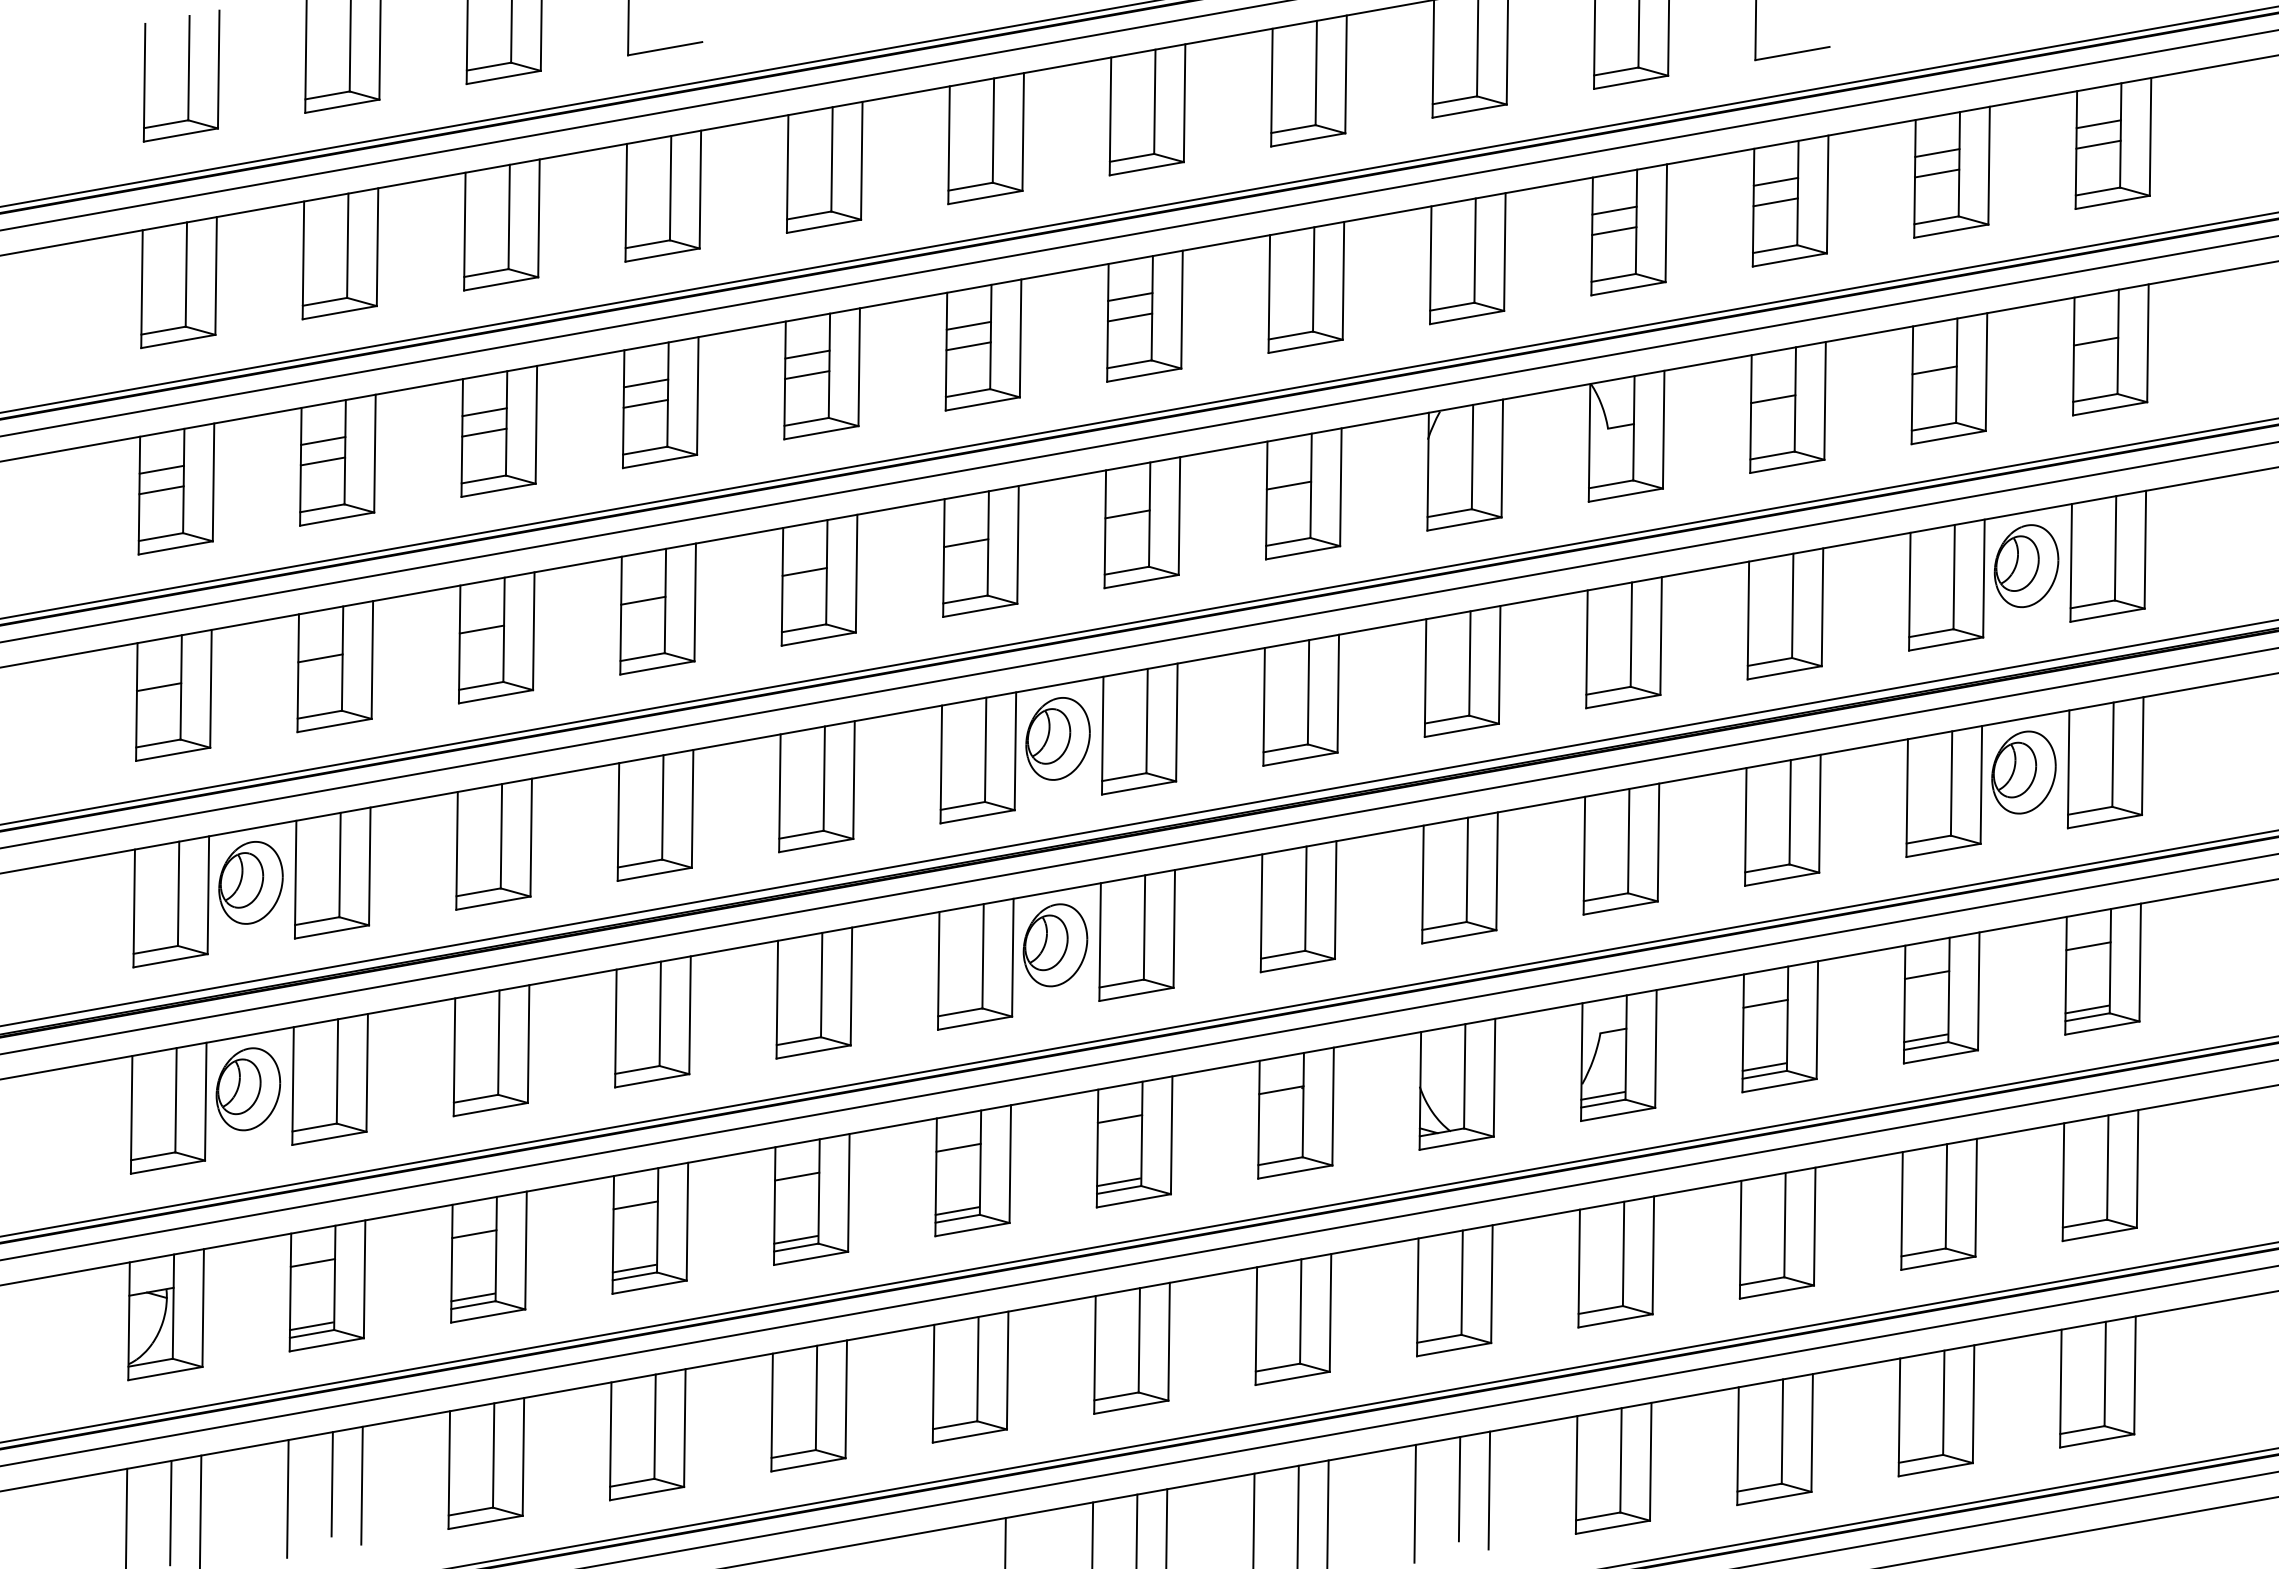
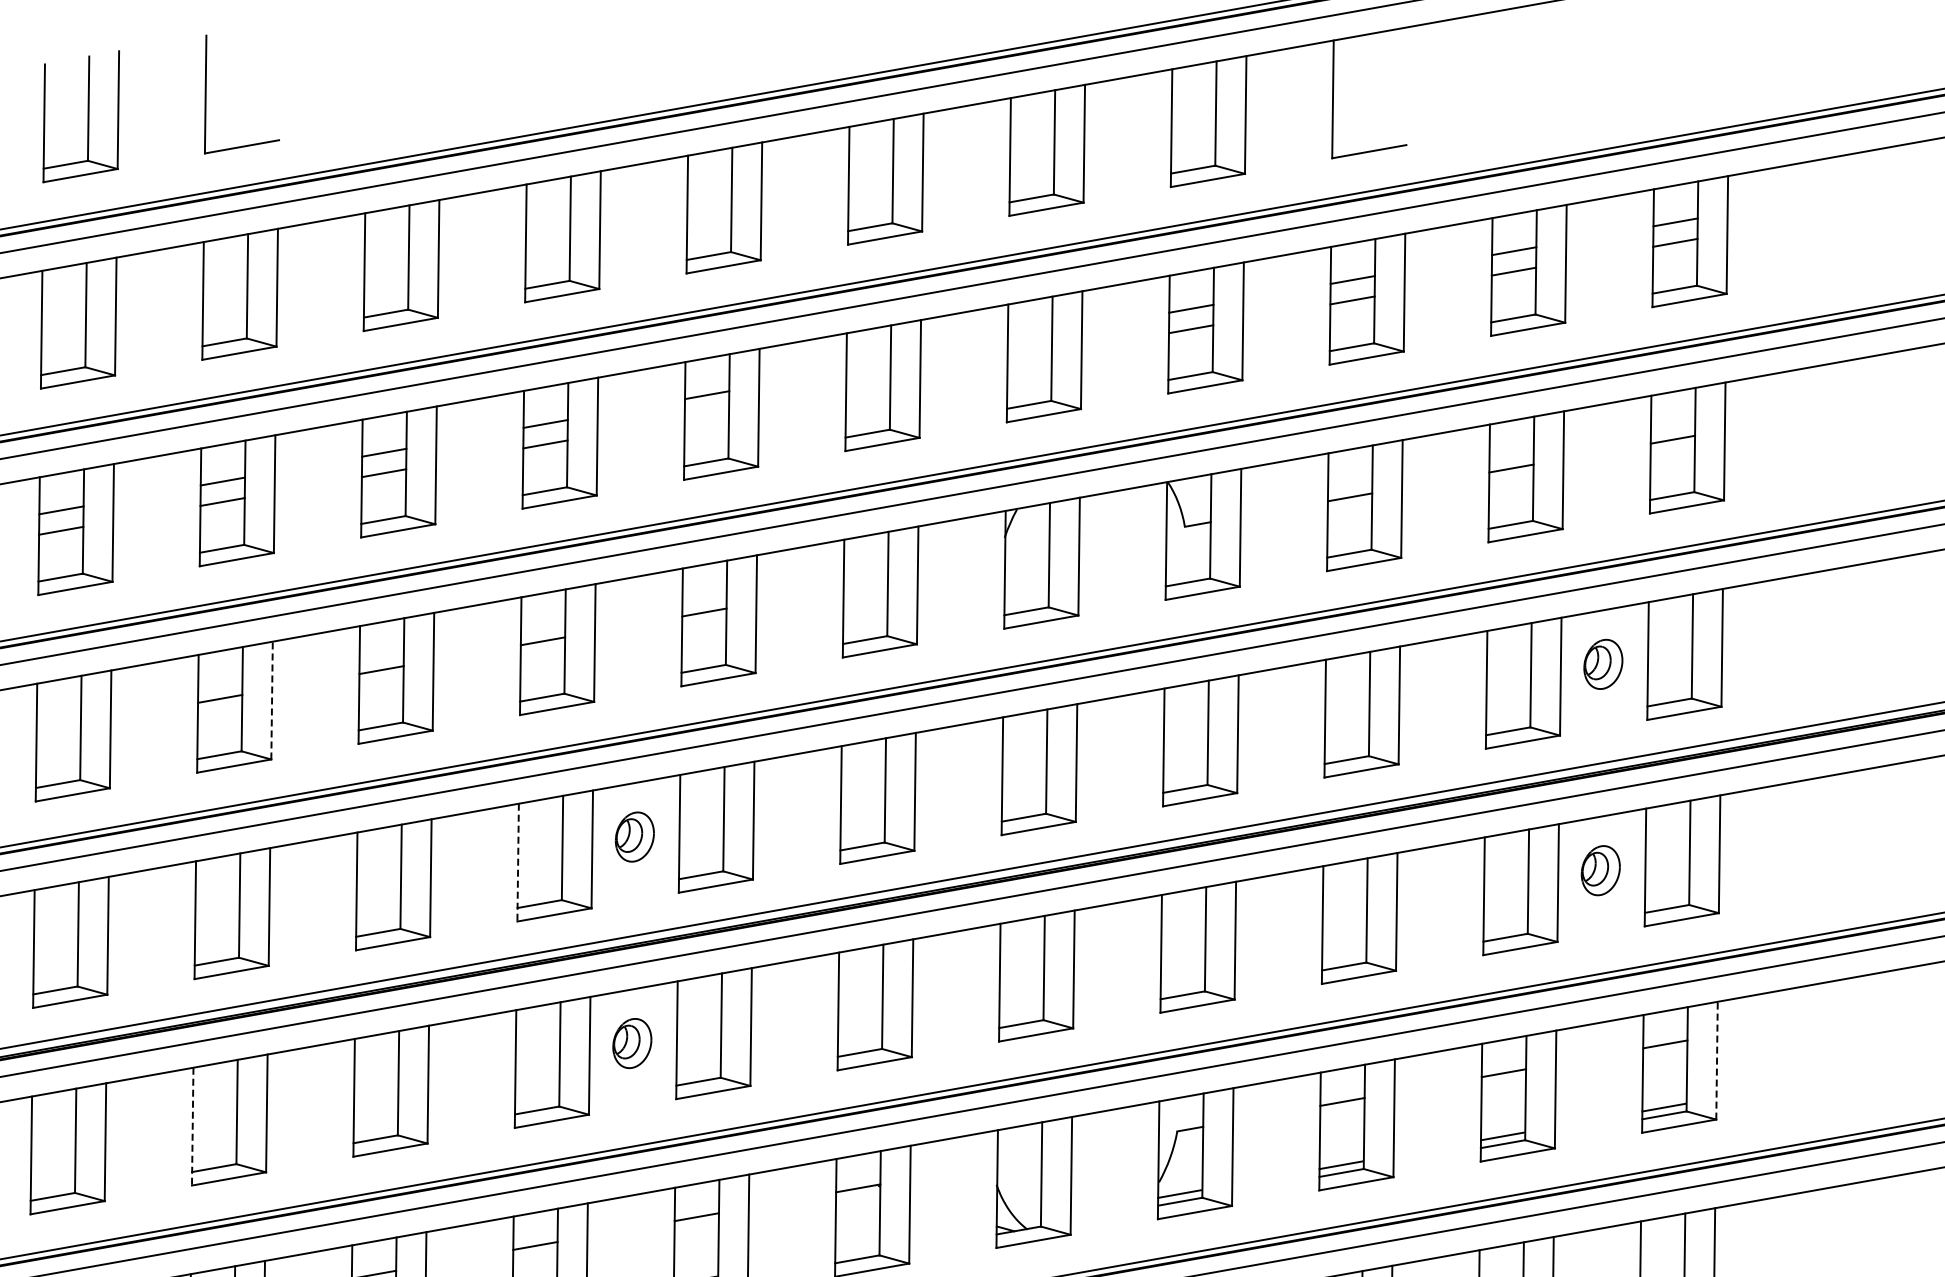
line: (1129, 317) -> (706, 415), removed
line: (1288, 485) -> (865, 583), removed
part: (2026, 566) -> (1603, 664), size x0.6
line: (695, 602) -> (272, 700), solid -> dashed
line: (481, 629) -> (58, 727), removed
part: (1057, 738) -> (634, 836), size x0.6
line: (941, 764) -> (518, 862), solid -> dashed
part: (2023, 772) -> (1600, 870), size x0.6
part: (1055, 945) -> (632, 1043), size x0.6
line: (2140, 962) -> (1717, 1060), solid -> dashed
line: (615, 1028) -> (192, 1126), solid -> dashed

